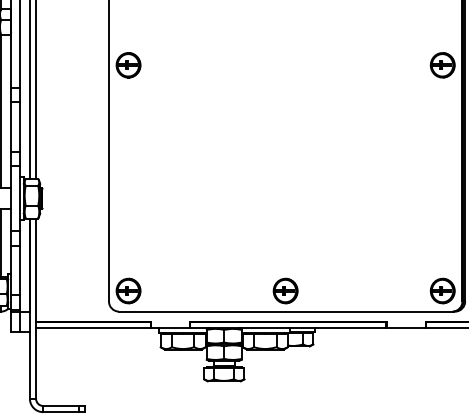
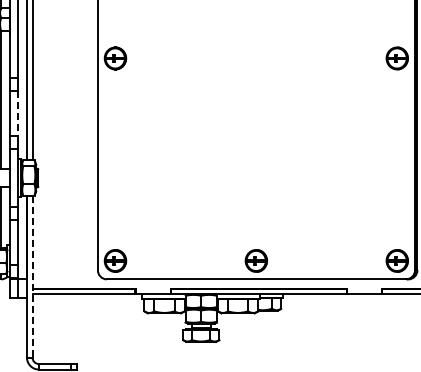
line: (19, 127) -> (17, 114), solid -> dashed
line: (36, 308) -> (32, 276), solid -> dashed

